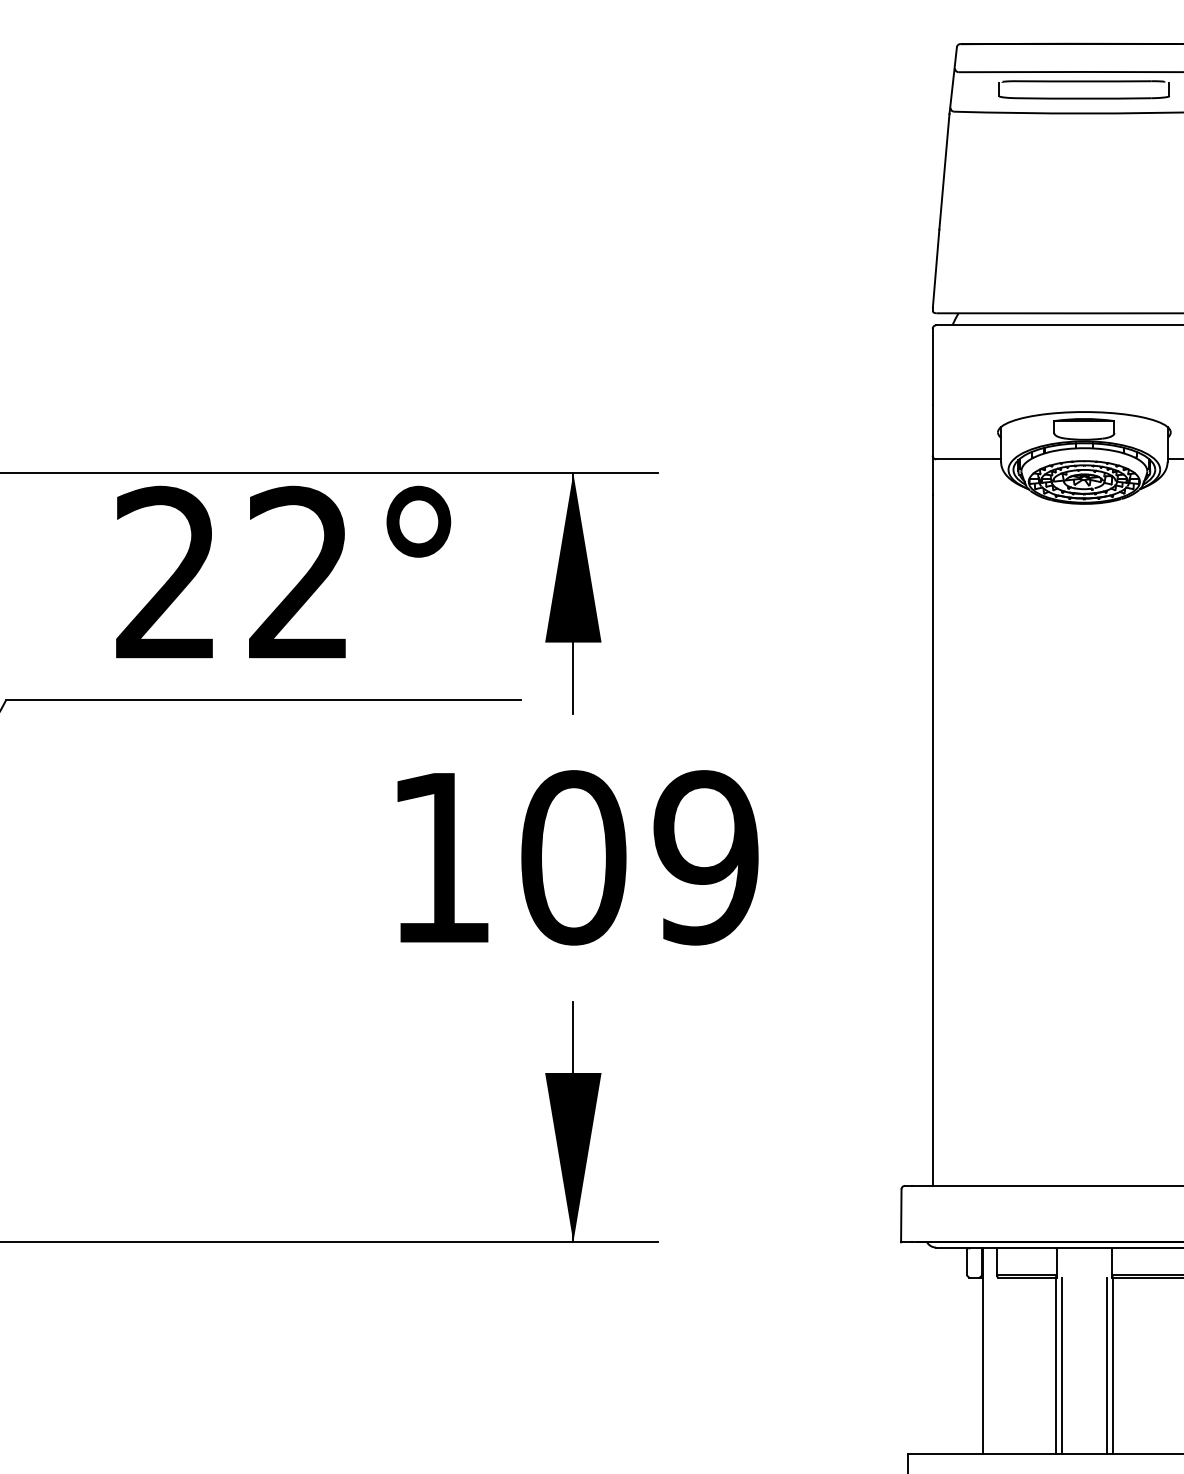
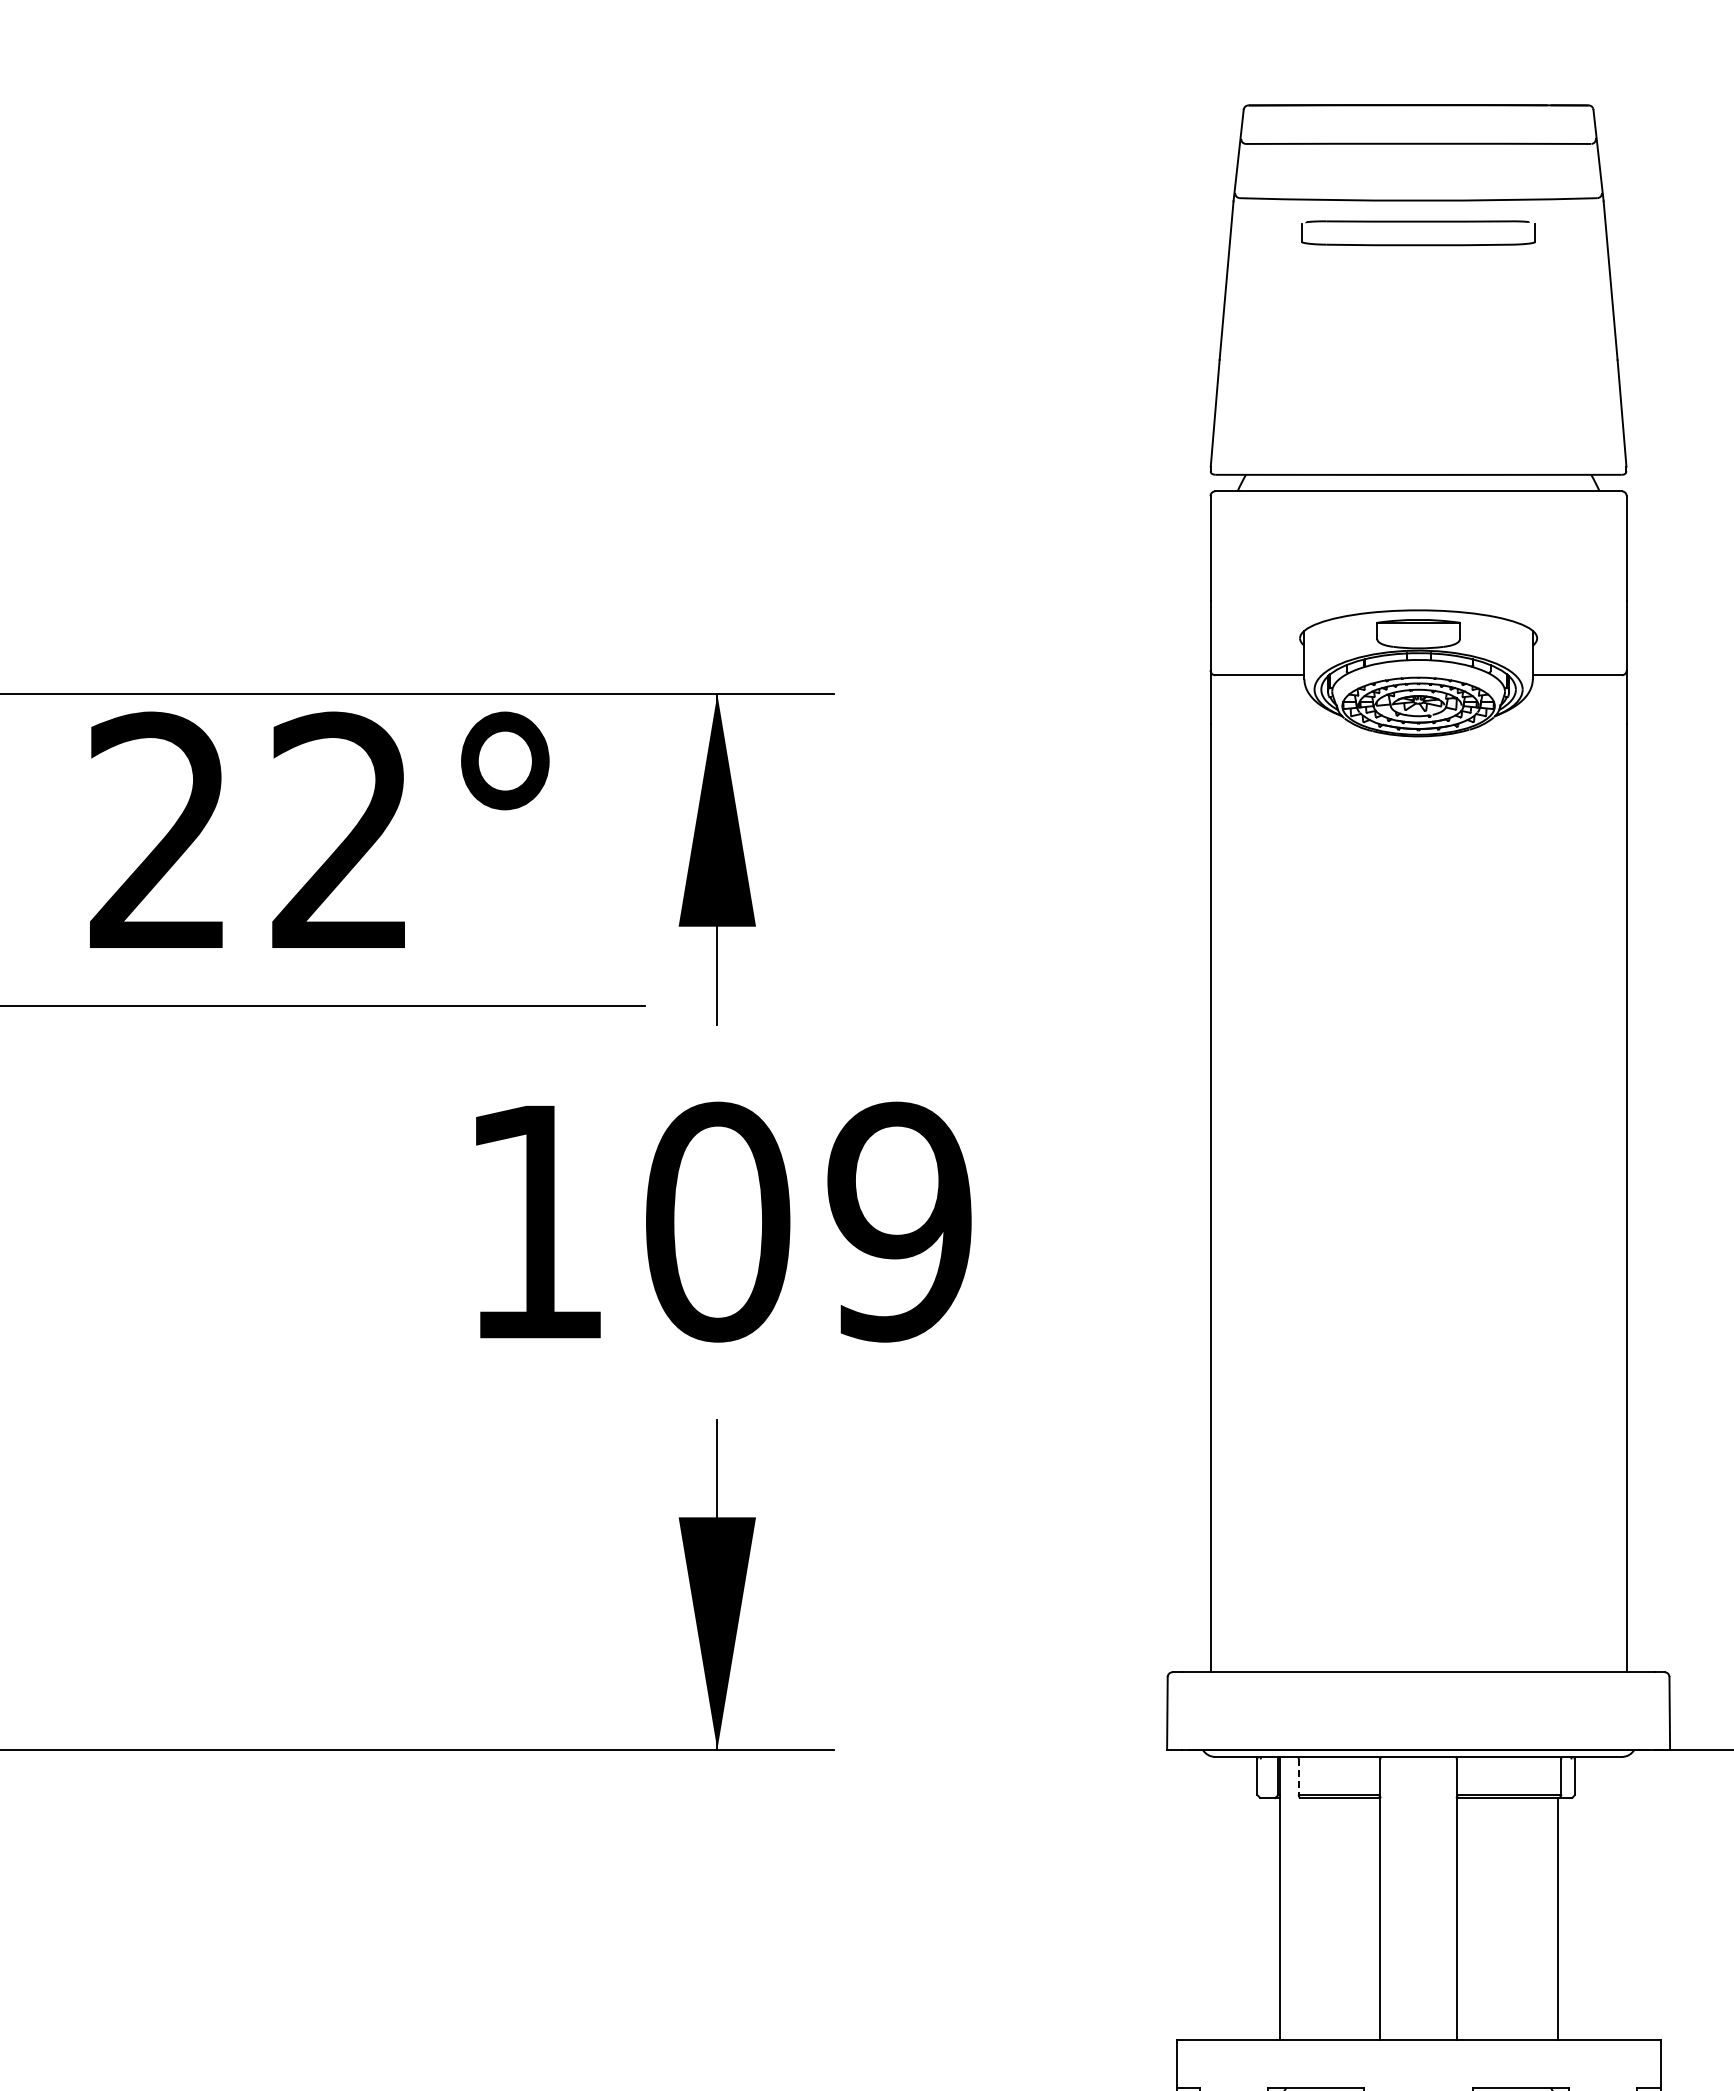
part: (1084, 82) -> (1418, 222), moved
line: (996, 1263) -> (1298, 1778), solid -> dashed
line: (1061, 1366) -> (1387, 1919), removed
line: (1106, 1366) -> (1449, 1919), removed

